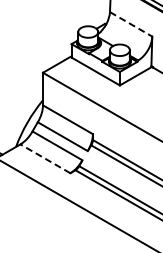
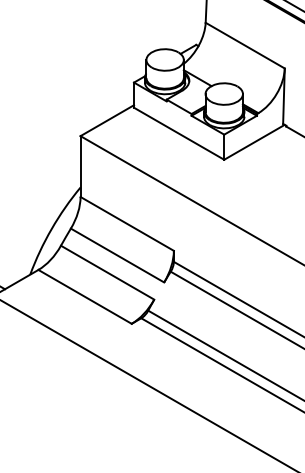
line: (131, 24) -> (245, 45), dashed -> solid
line: (45, 158) -> (85, 296), dashed -> solid

